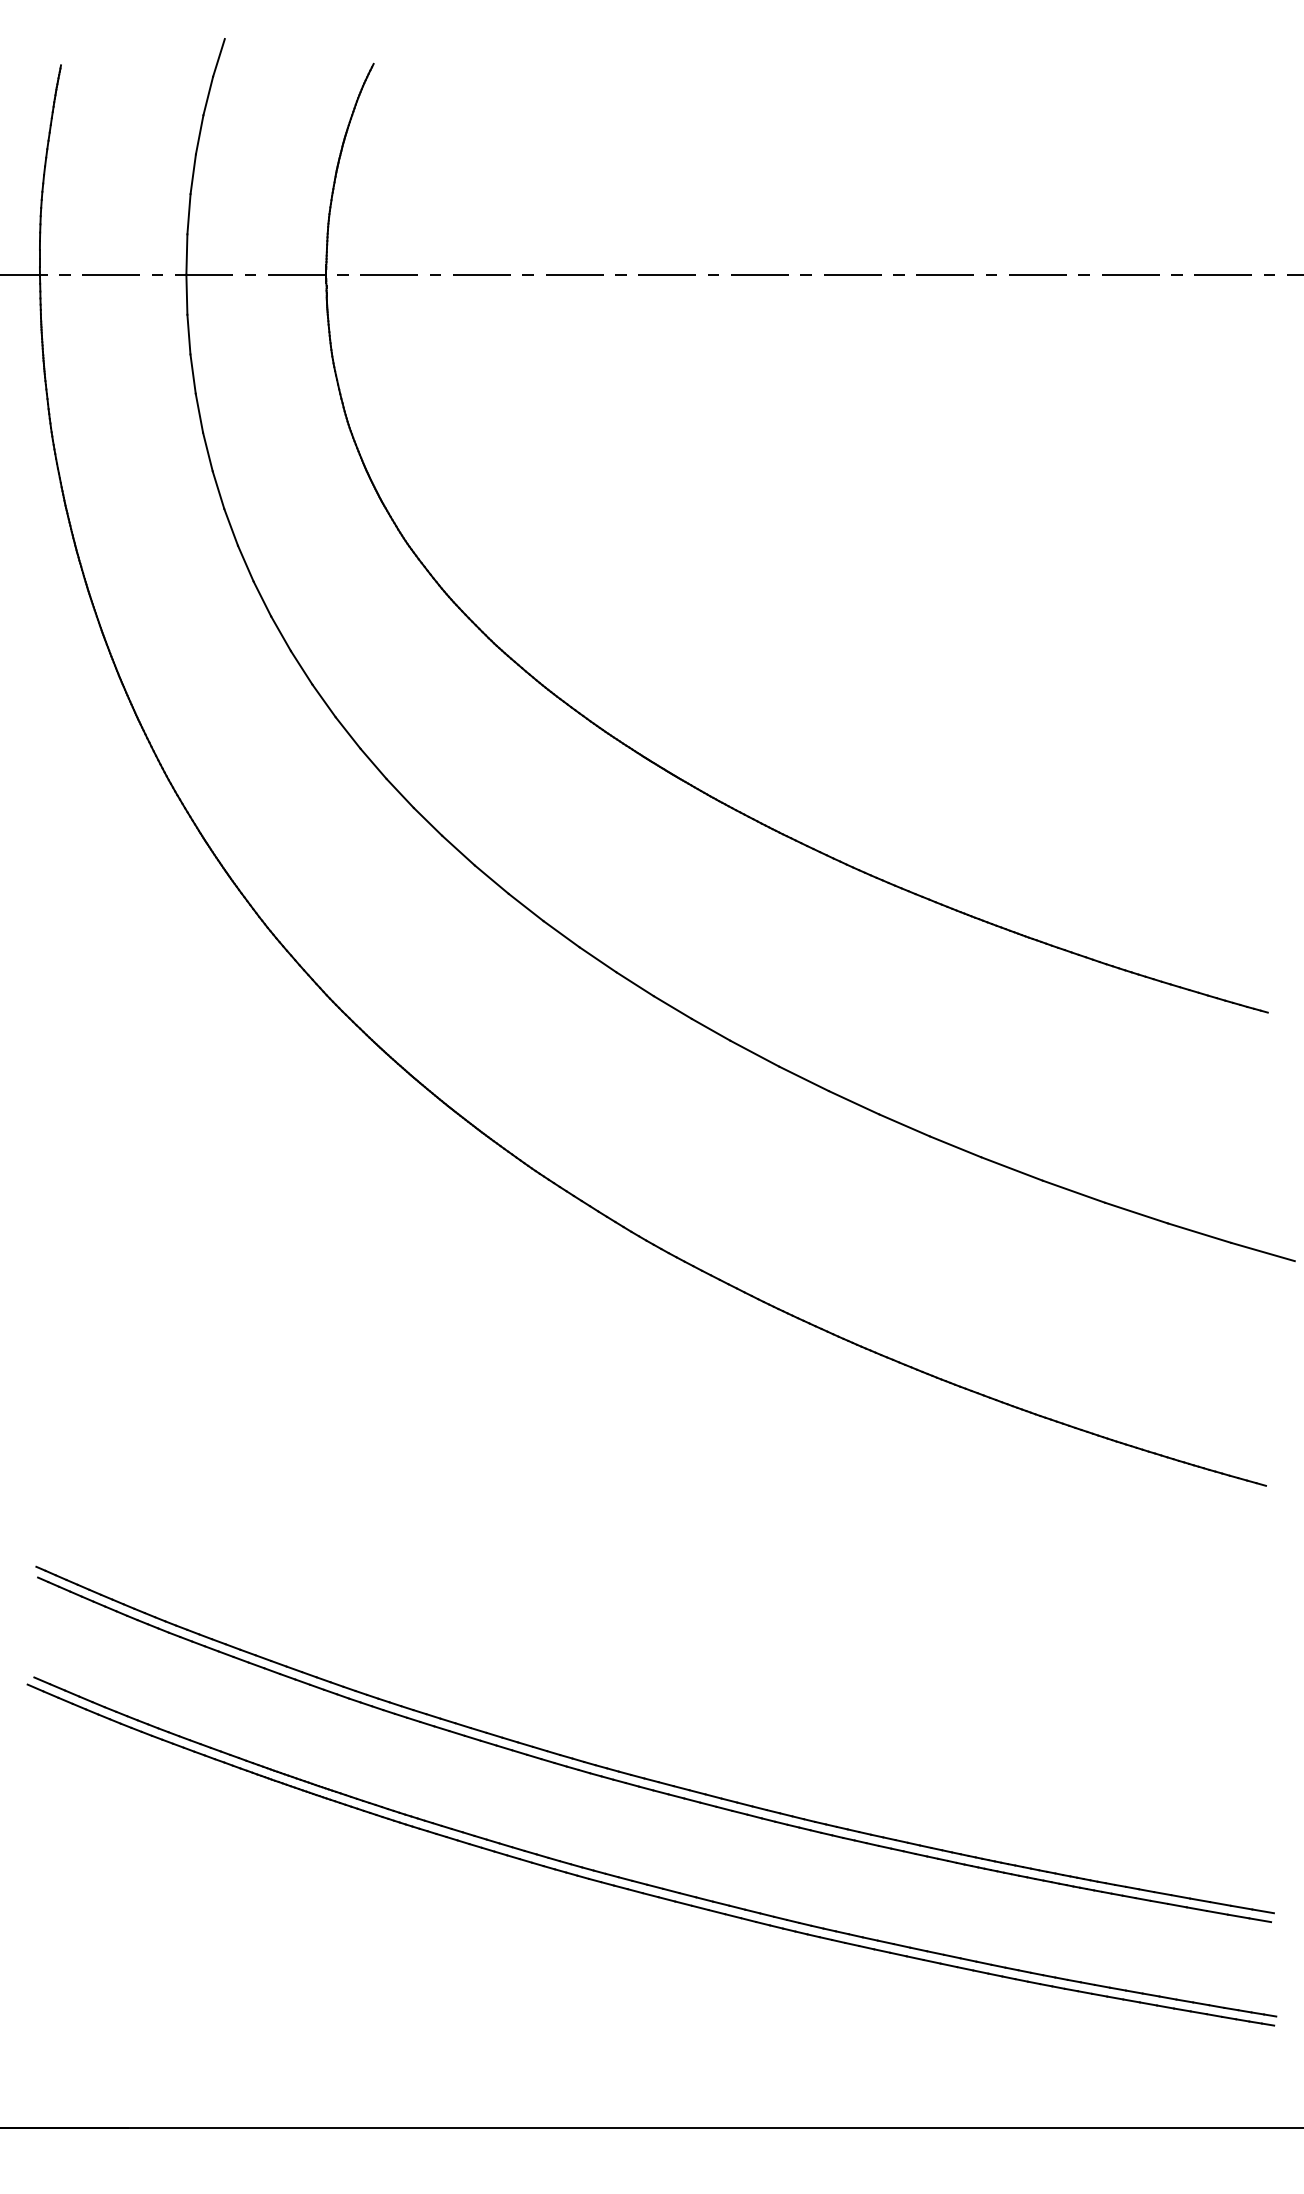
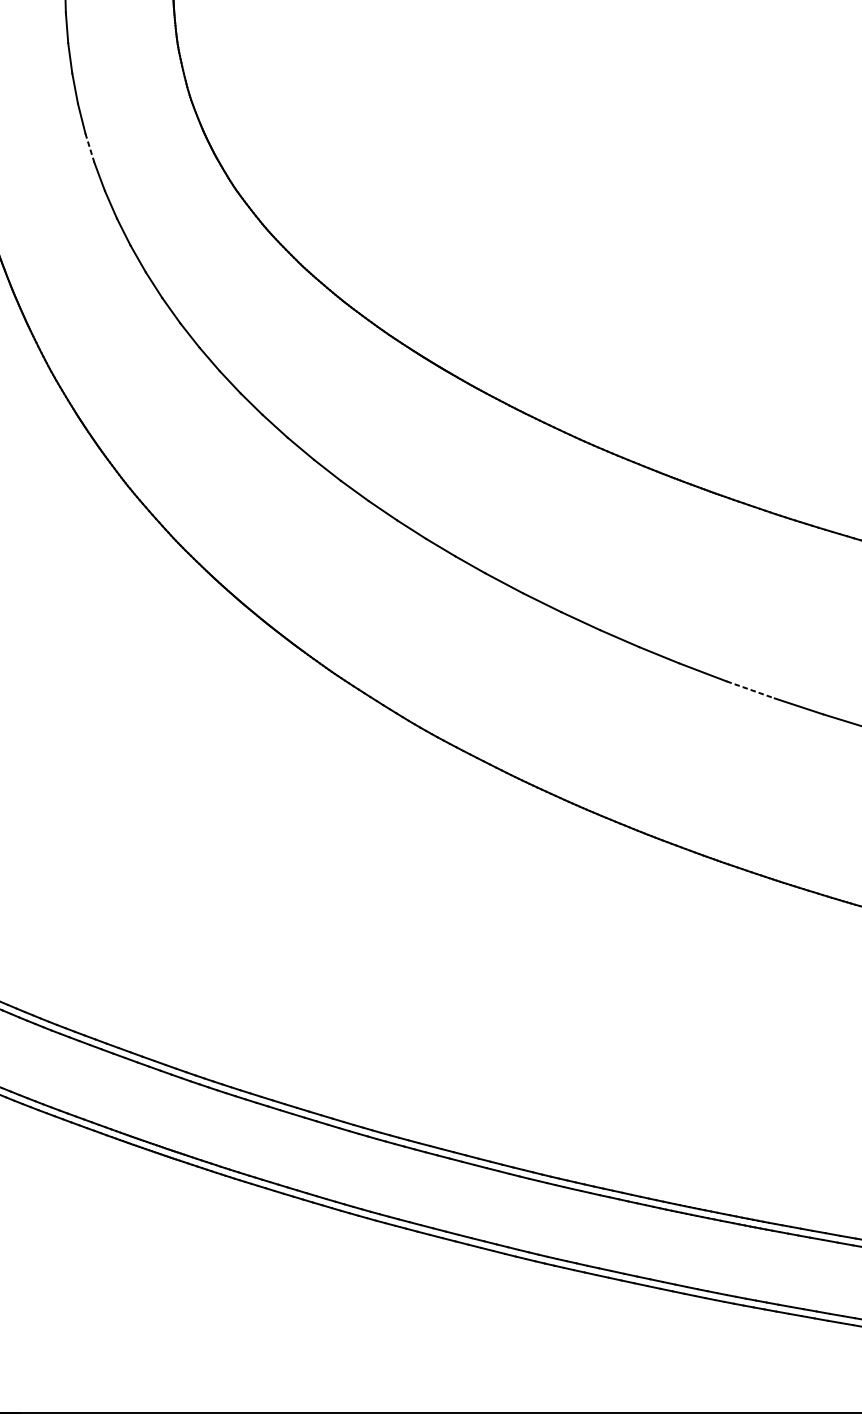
line: (218, 490) -> (89, 148), solid -> dashed
line: (1074, 1191) -> (751, 689), solid -> dashed

